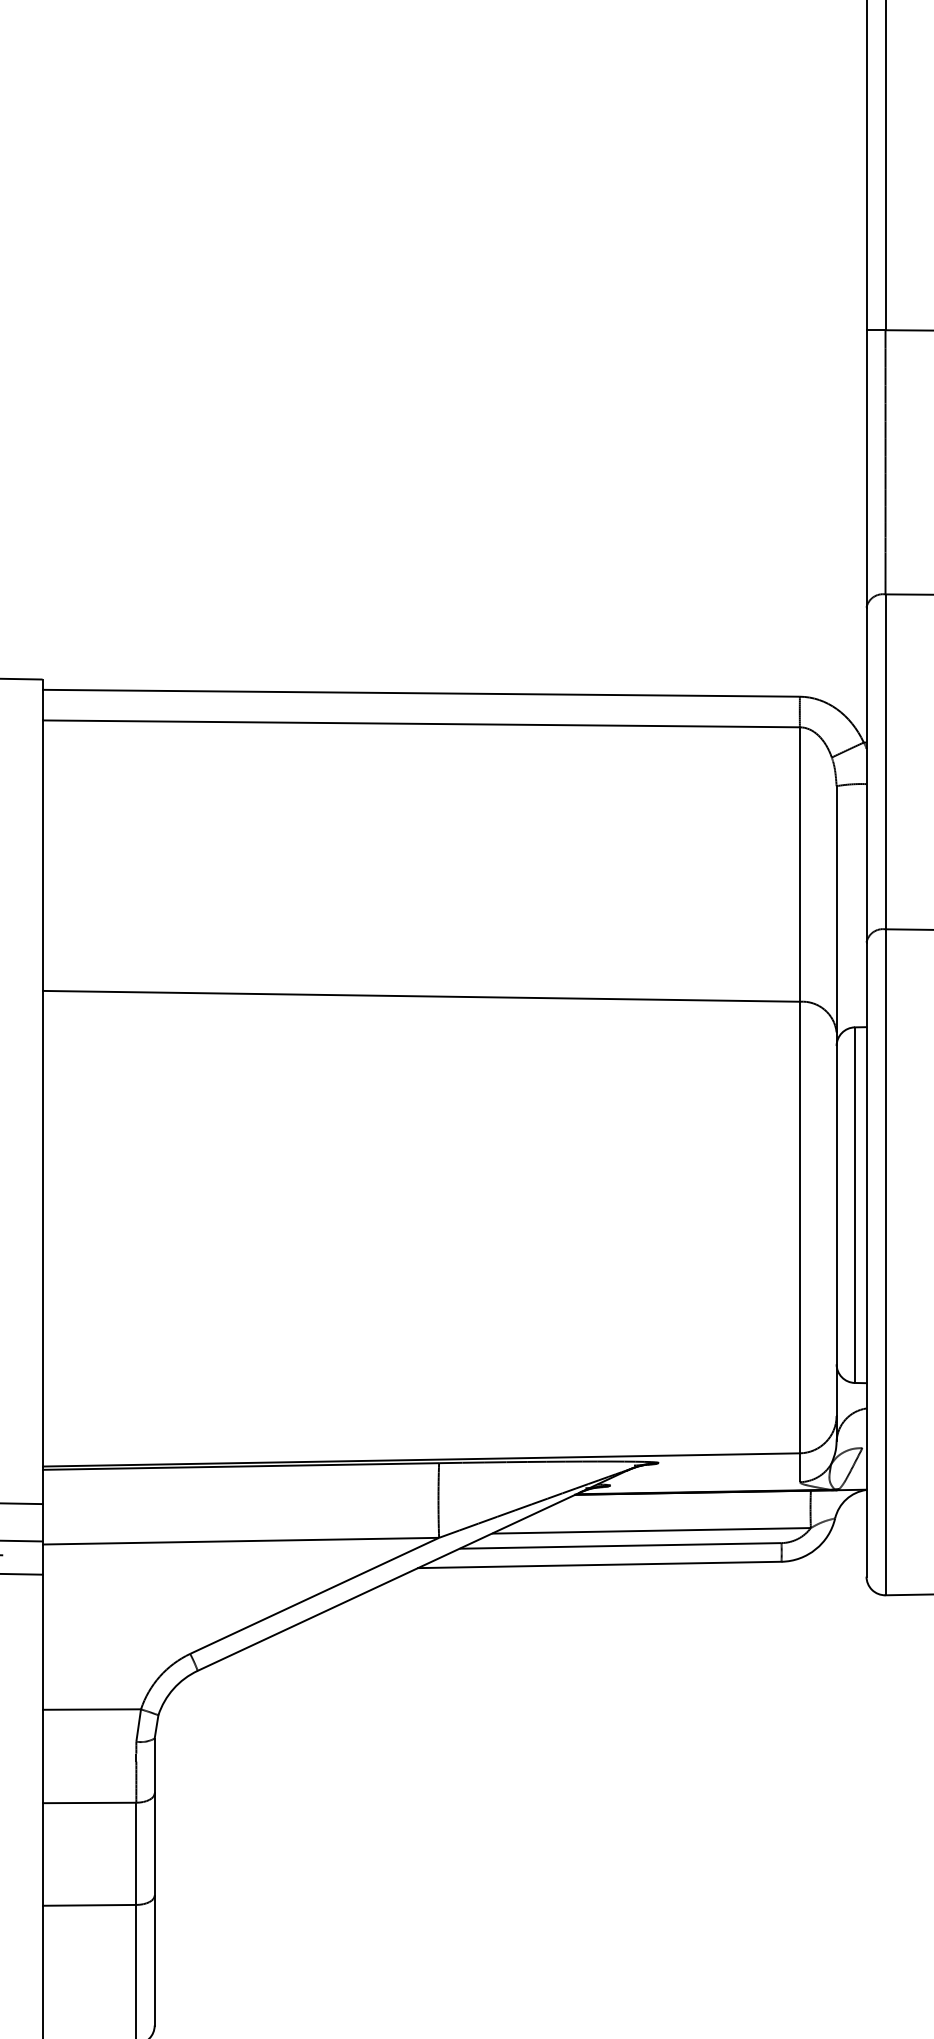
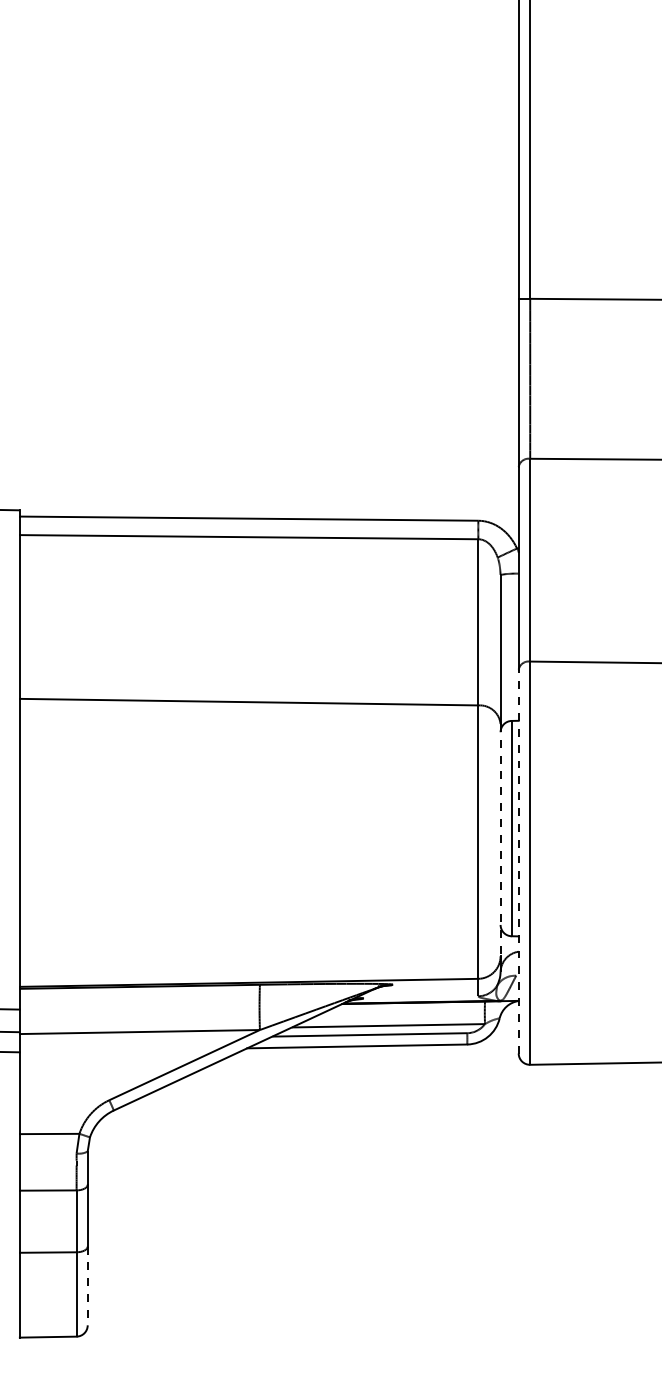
line: (836, 1224) -> (500, 840), solid -> dashed
line: (866, 1259) -> (518, 861), solid -> dashed
line: (154, 1961) -> (87, 1286), solid -> dashed

